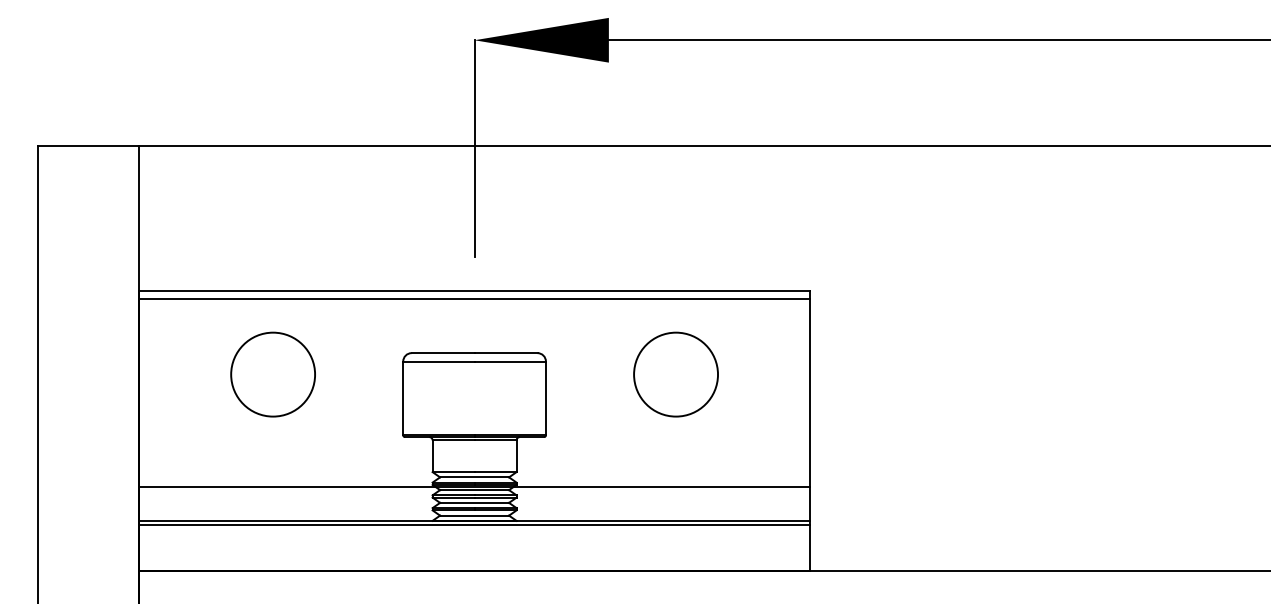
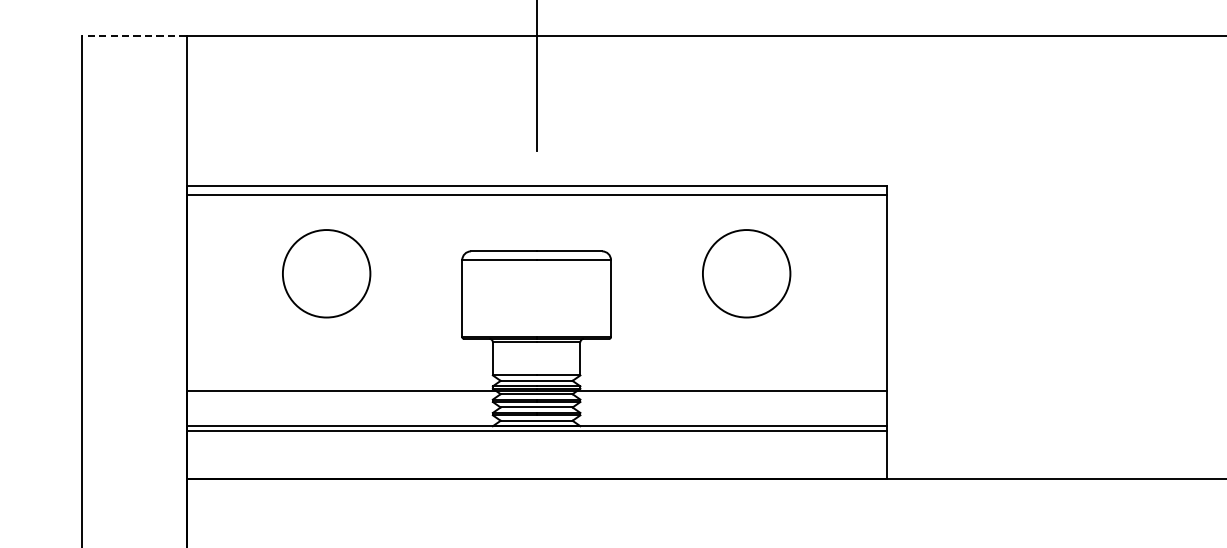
line: (87, 146) -> (133, 35), solid -> dashed

